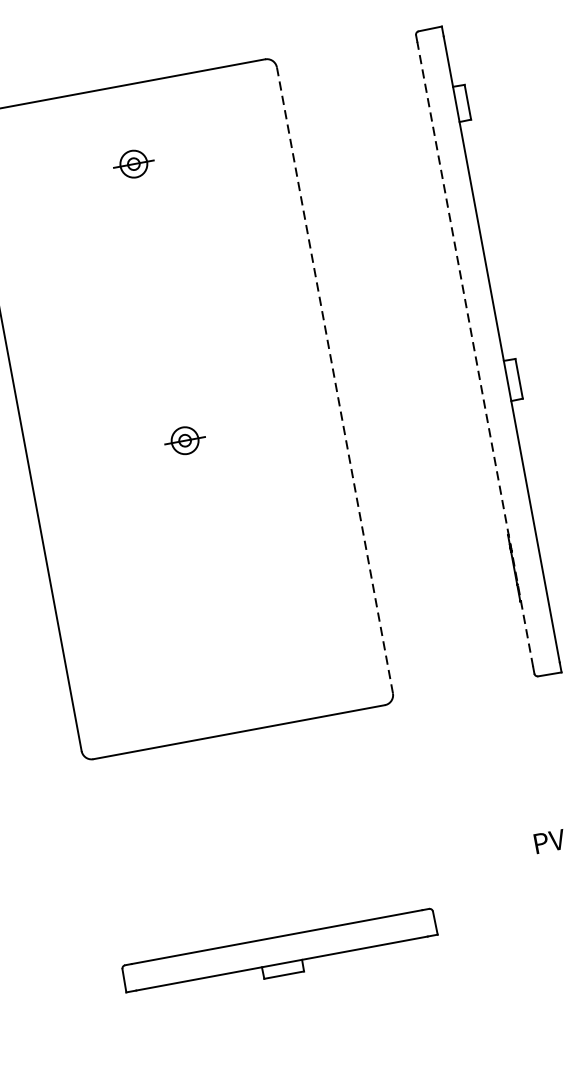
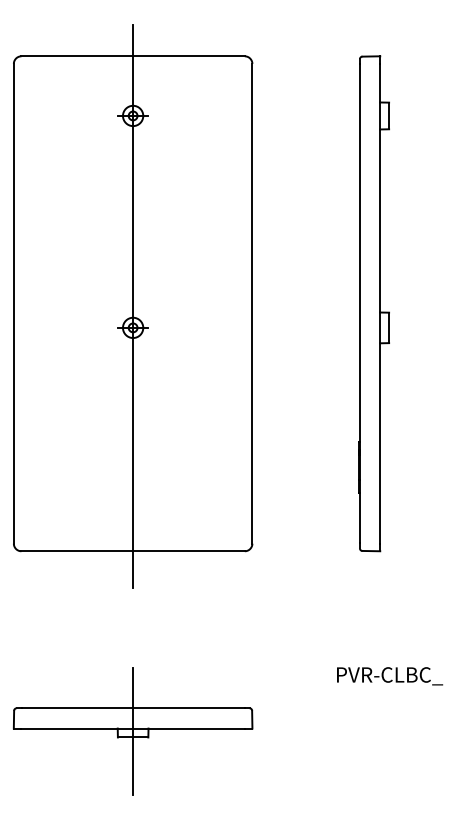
line: (474, 354) -> (359, 303), dashed -> solid
line: (334, 380) -> (252, 303), dashed -> solid
line: (180, 412) -> (133, 306), added
line: (283, 967) -> (133, 731), added

